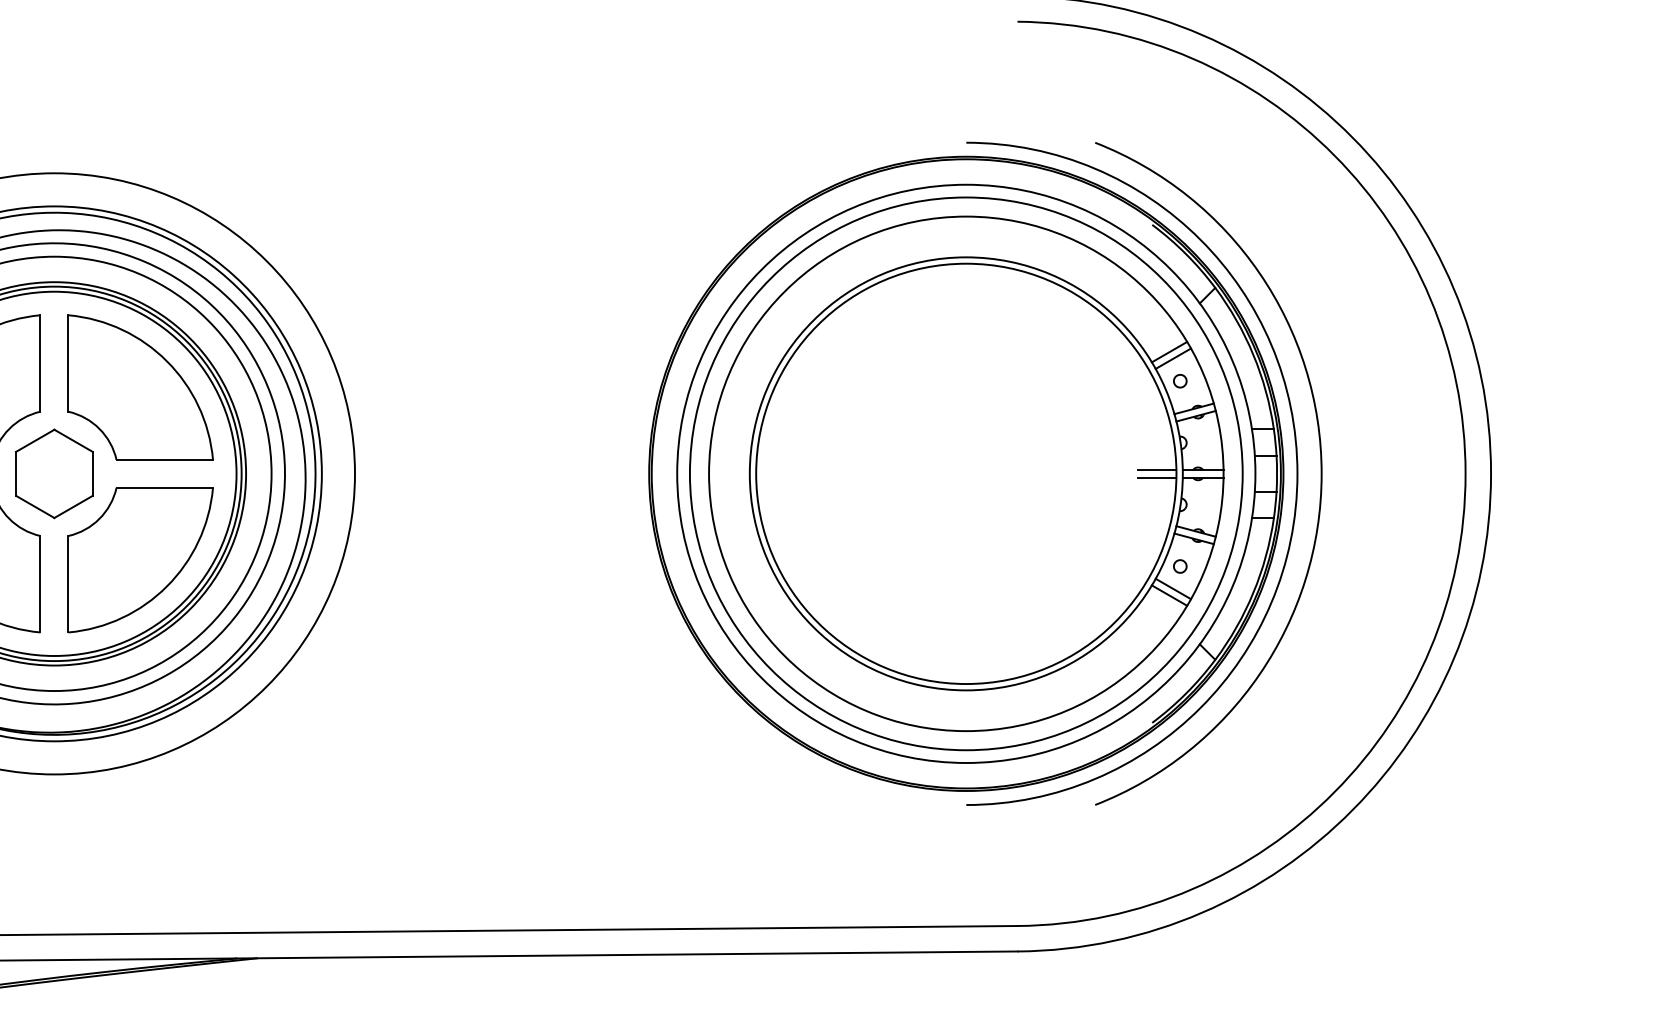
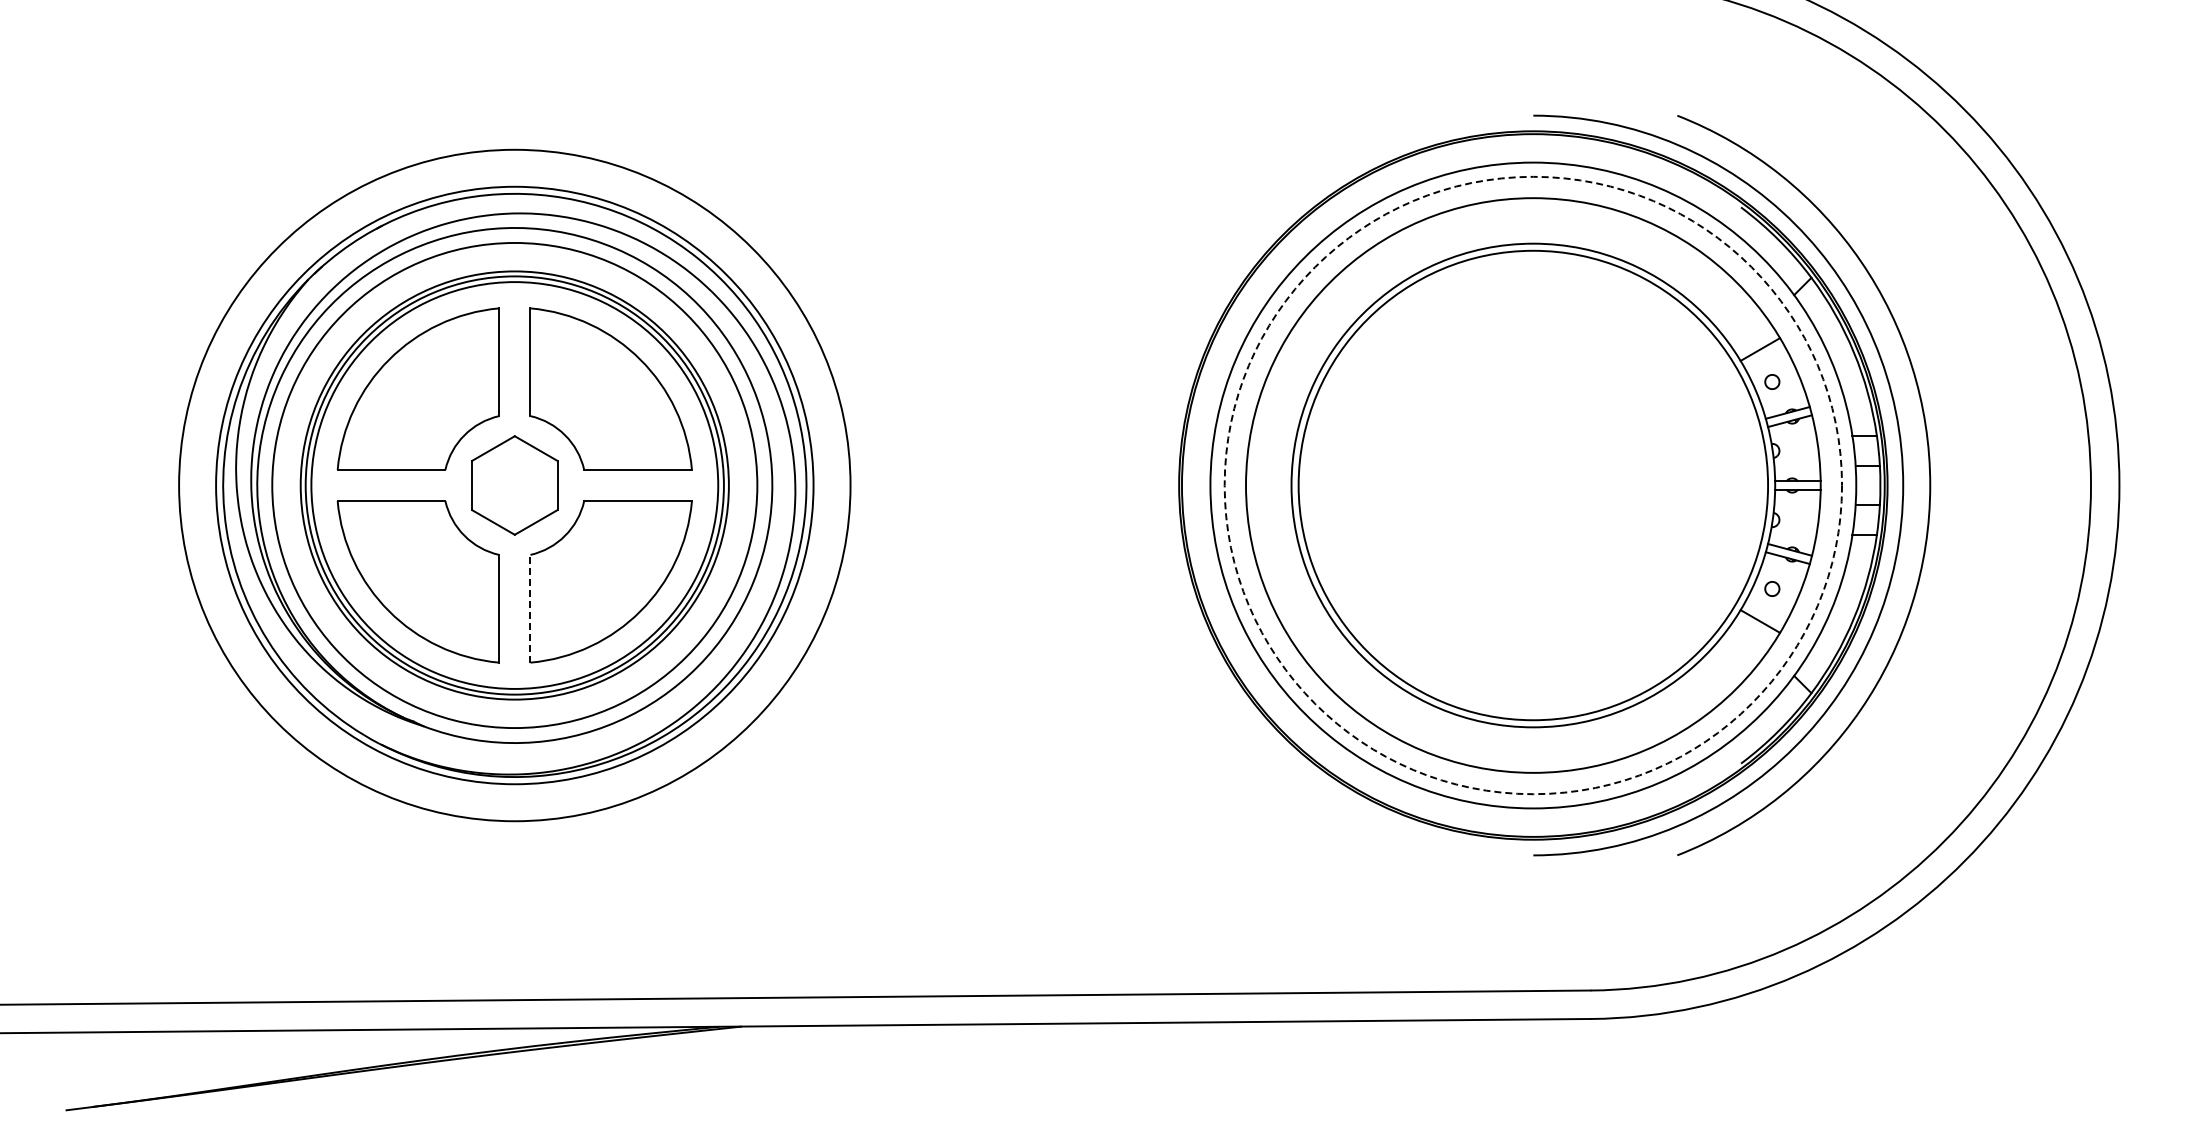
line: (1173, 358) -> (1764, 356), removed
line: (1157, 470) -> (1746, 481), removed
circle: (966, 473) -> (1533, 485), solid -> dashed
line: (1157, 477) -> (1746, 489), removed
line: (68, 583) -> (530, 608), solid -> dashed
line: (1173, 588) -> (1764, 613), removed

